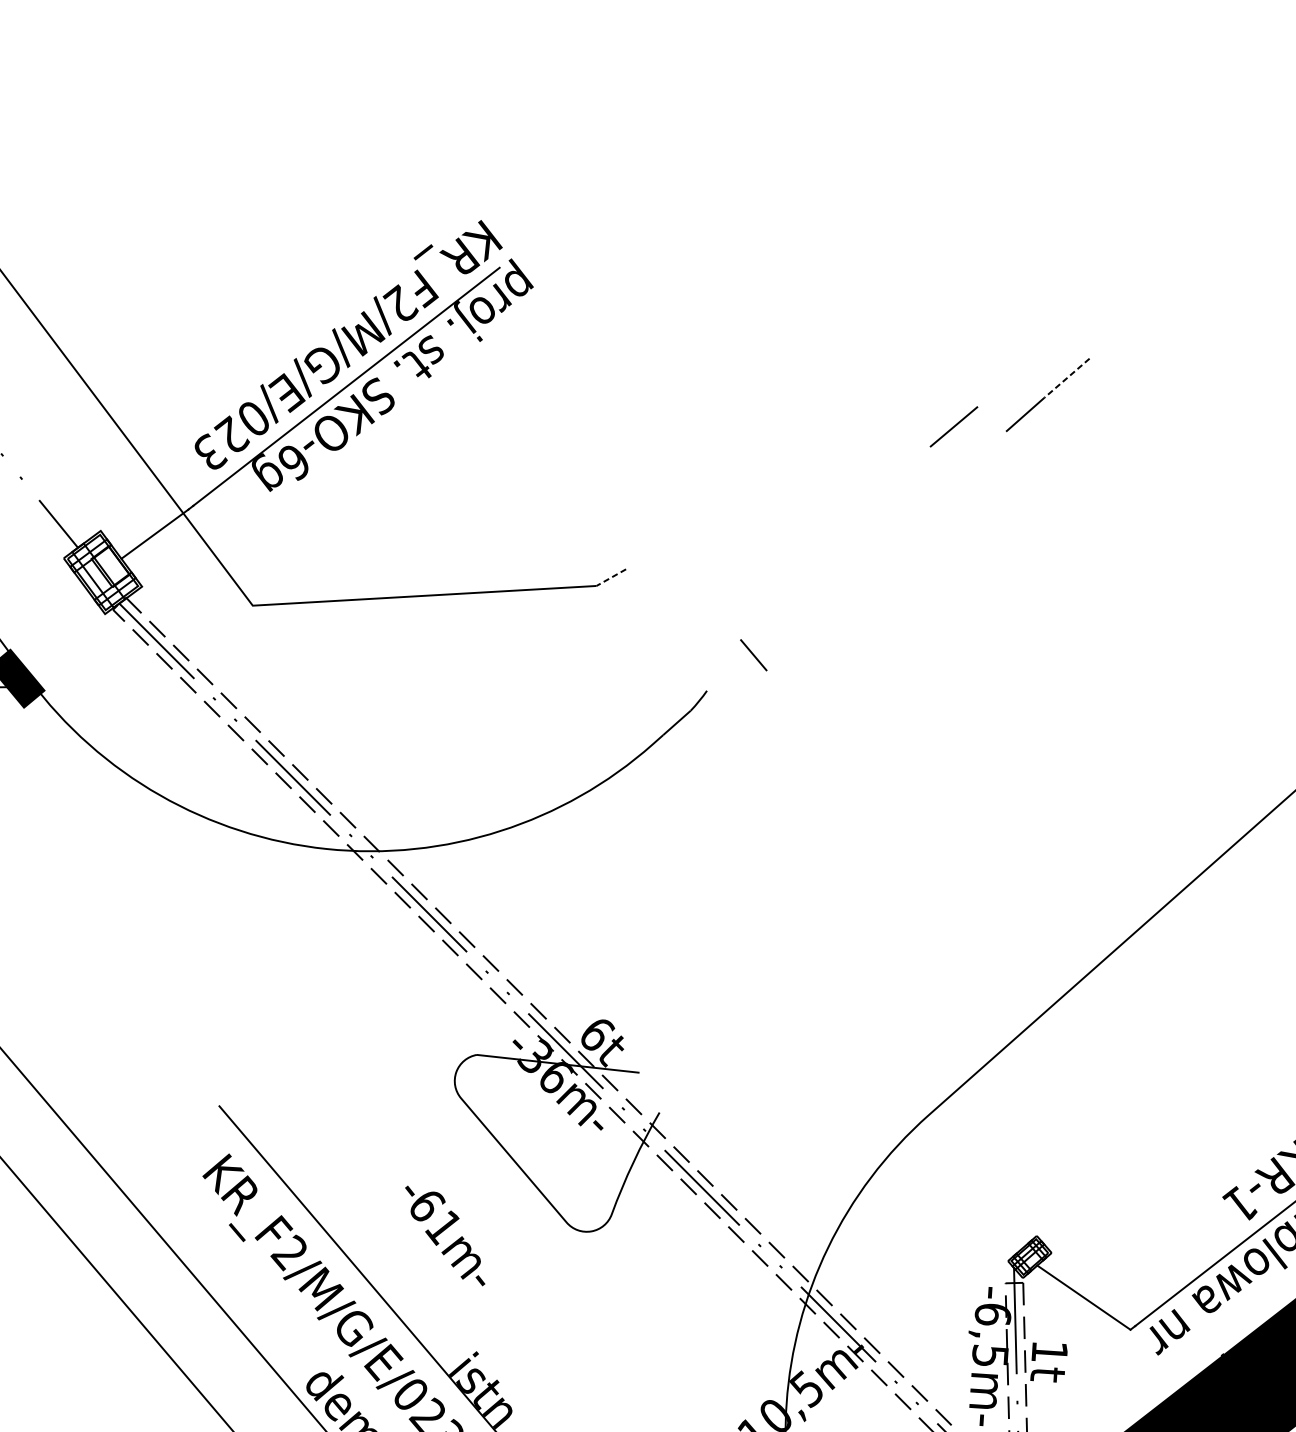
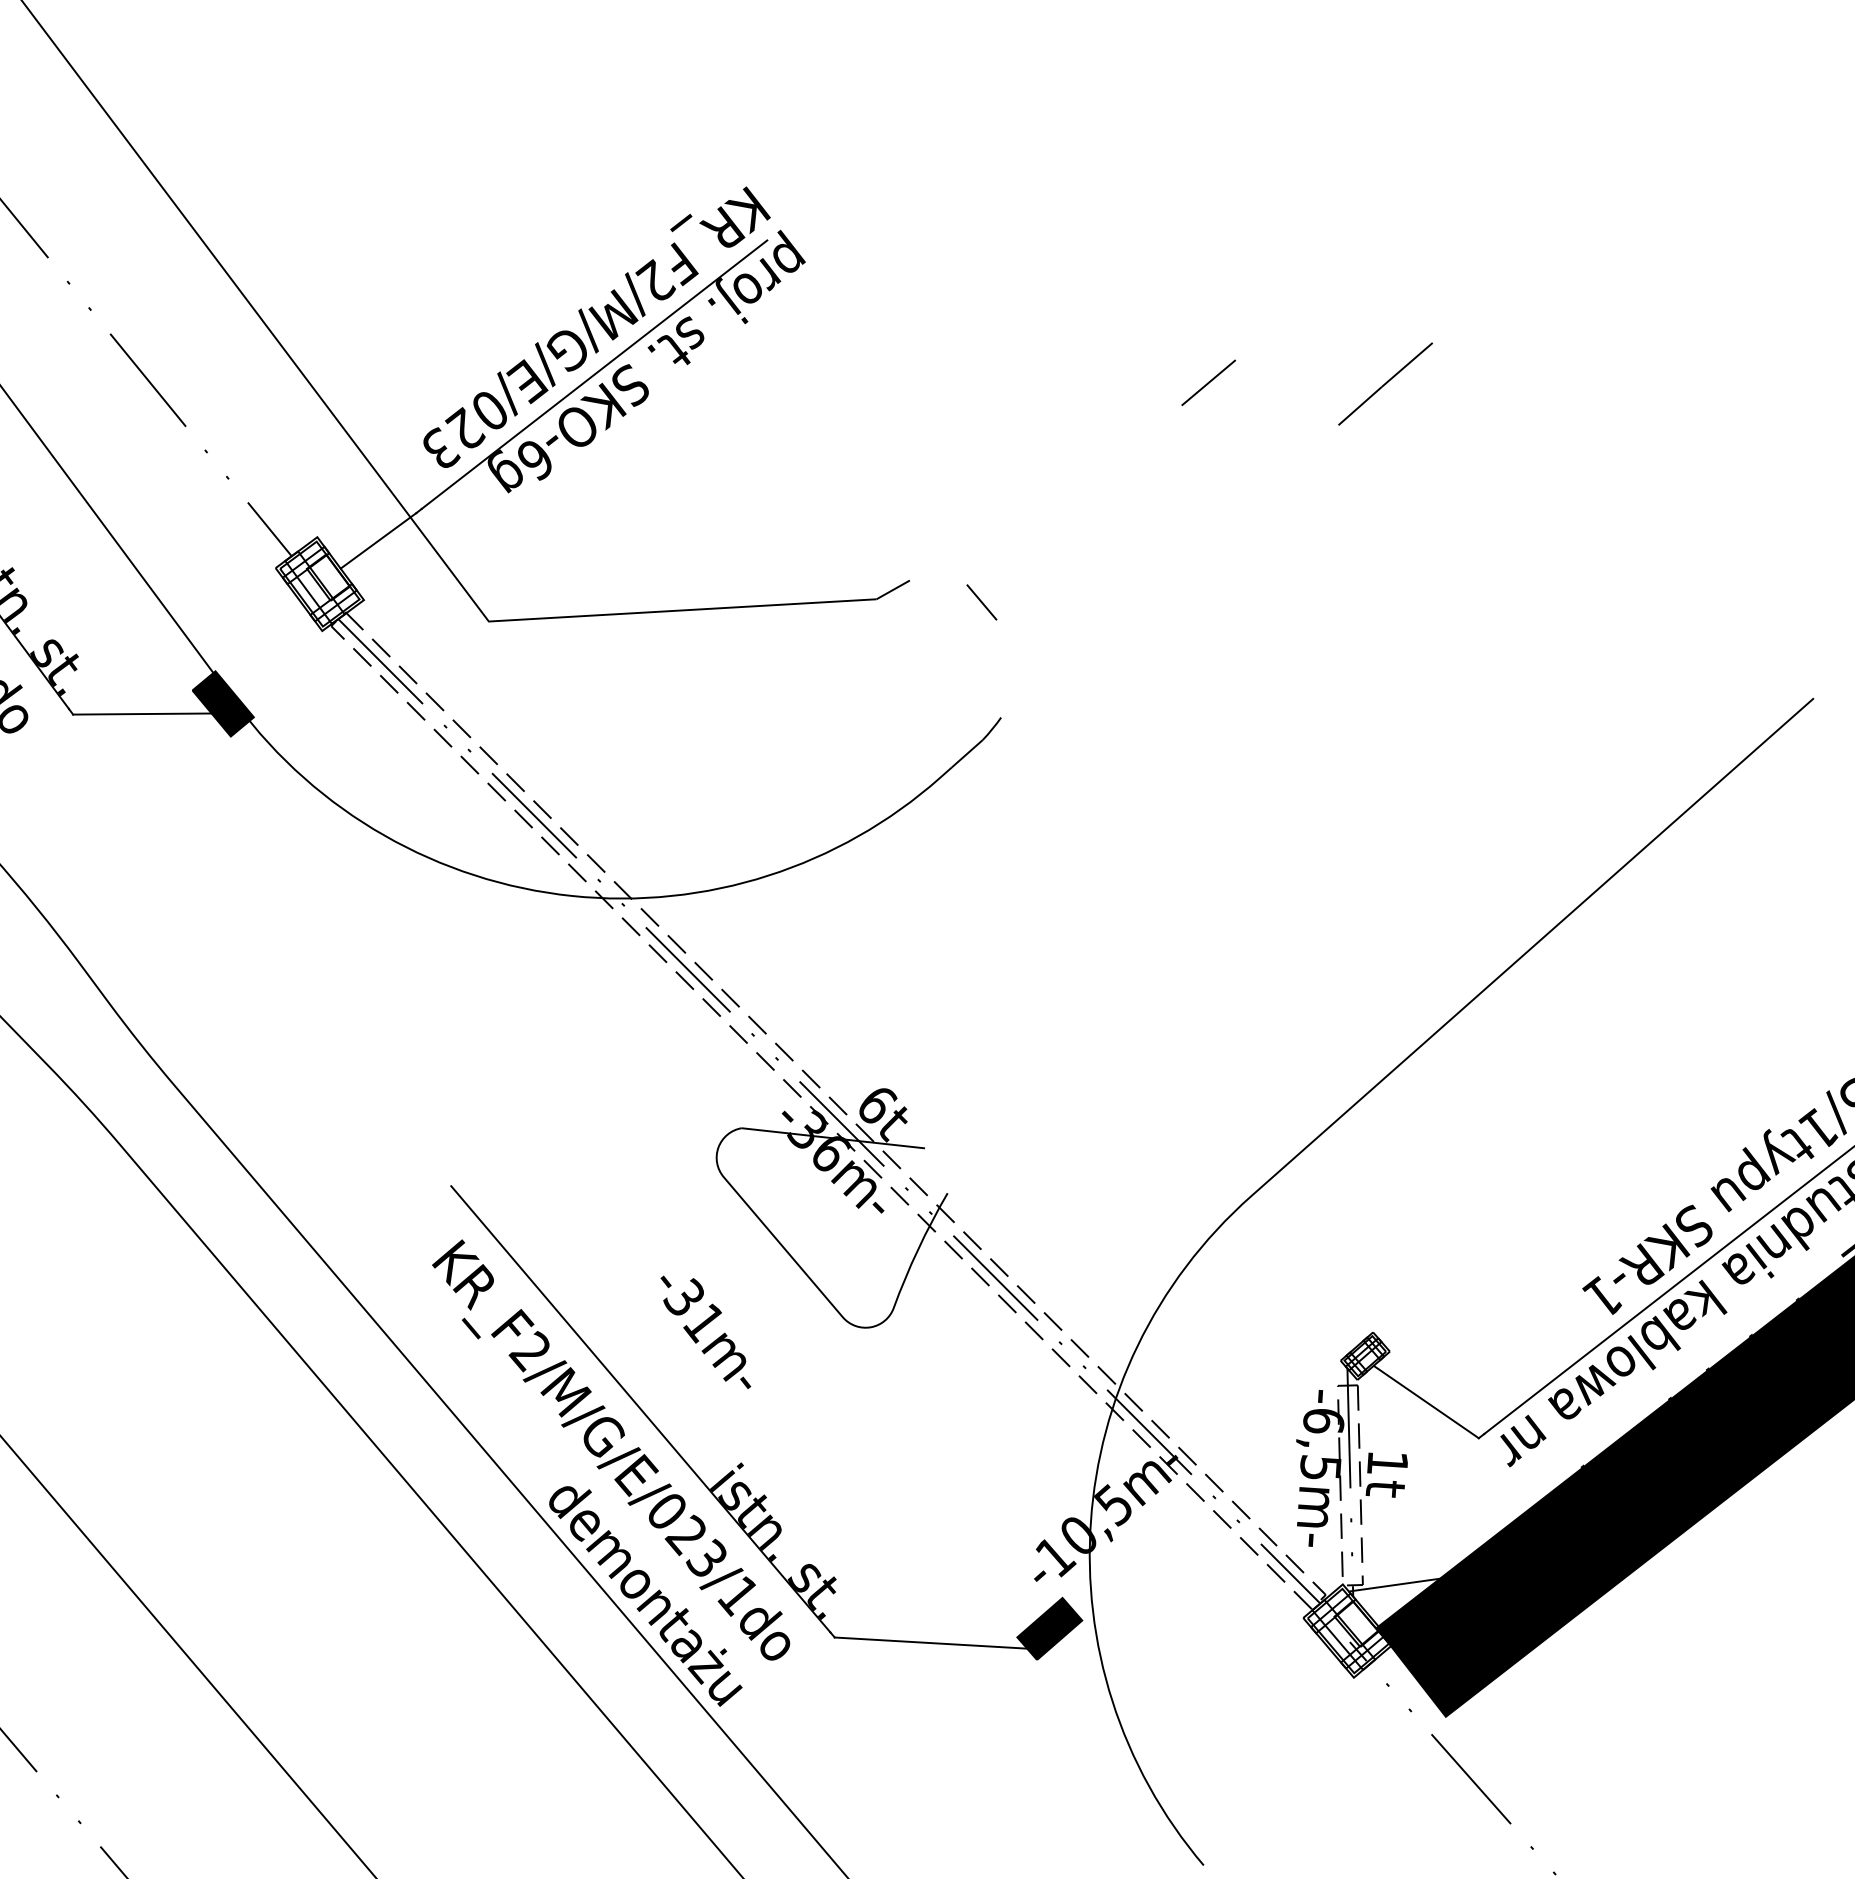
line: (1067, 377) -> (1407, 364), dashed -> solid
line: (953, 426) -> (1208, 382), moved
line: (610, 578) -> (892, 590), dashed -> solid
line: (753, 655) -> (981, 602), moved
text: (426, 1204) -> (684, 1296), -61m- -> -31m-

